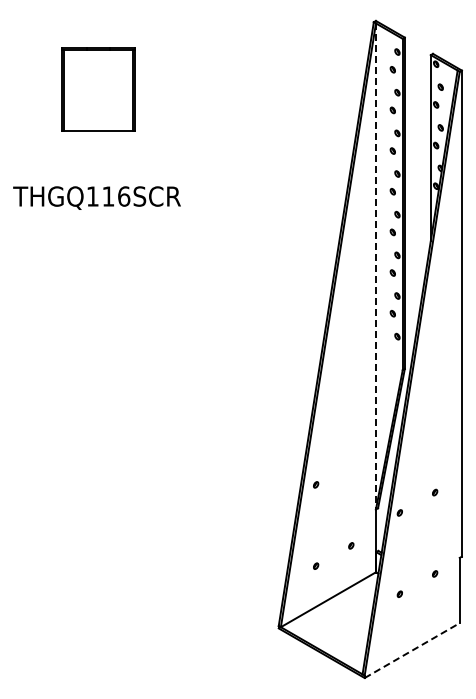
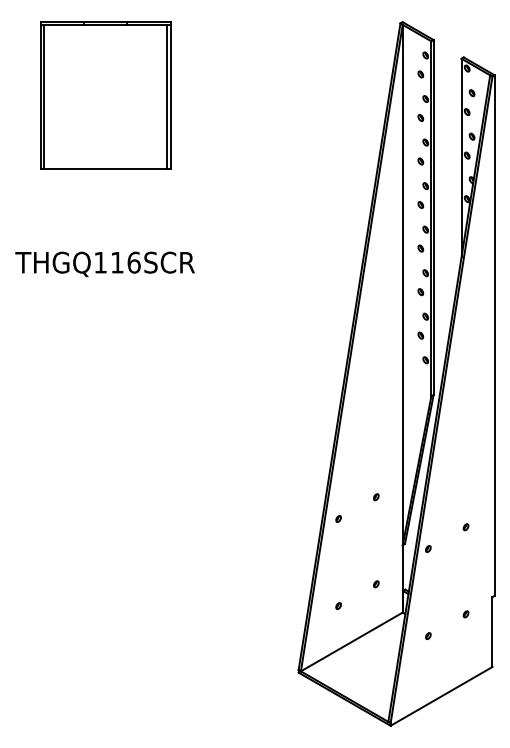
part: (98, 89) -> (105, 95), size x1.67
text: (96, 197) -> (104, 263), moved
line: (375, 266) -> (402, 285), dashed -> solid
part: (351, 464) -> (376, 497), added
line: (412, 650) -> (441, 696), dashed -> solid

